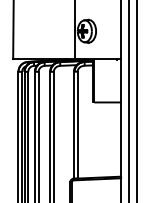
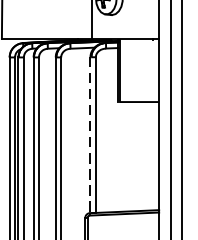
line: (73, 125) -> (89, 135), solid -> dashed

